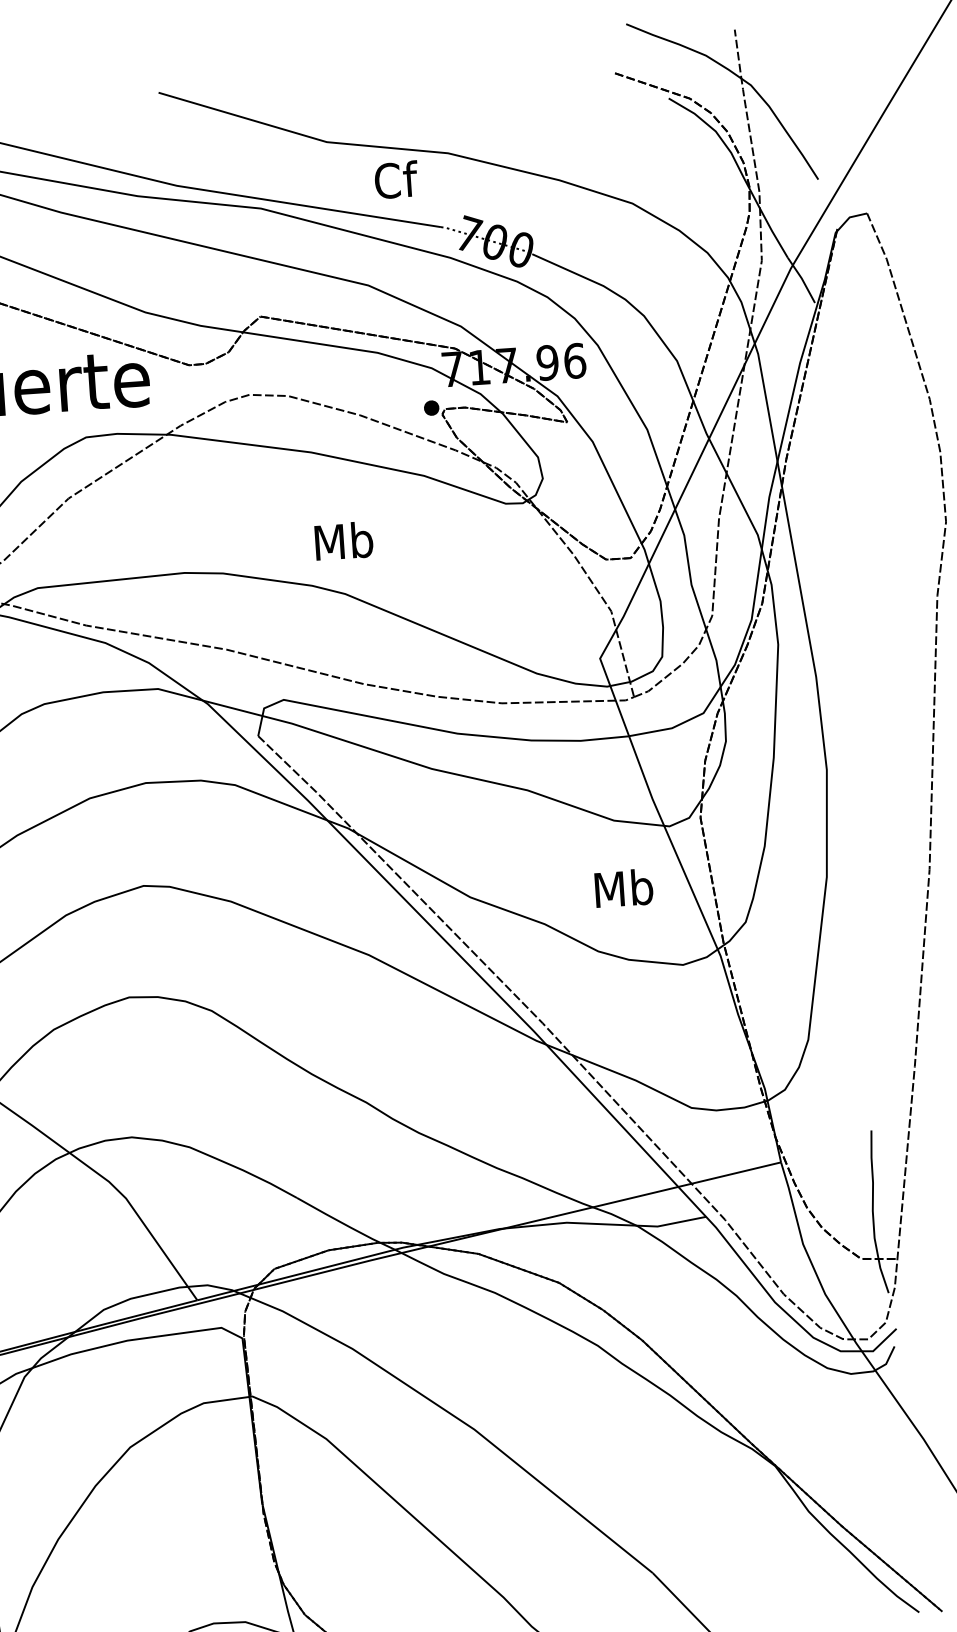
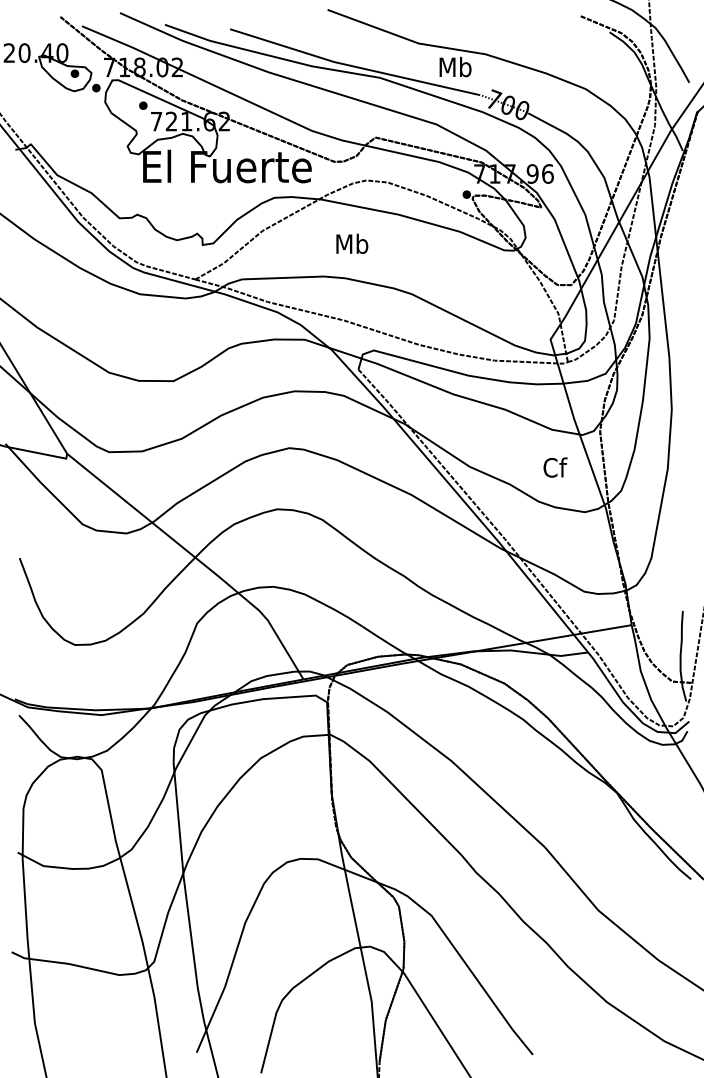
text: (395, 178) -> (455, 66), Cf -> Mb
text: (344, 540) -> (352, 243), moved
text: (624, 888) -> (555, 467), Mb -> Cf

